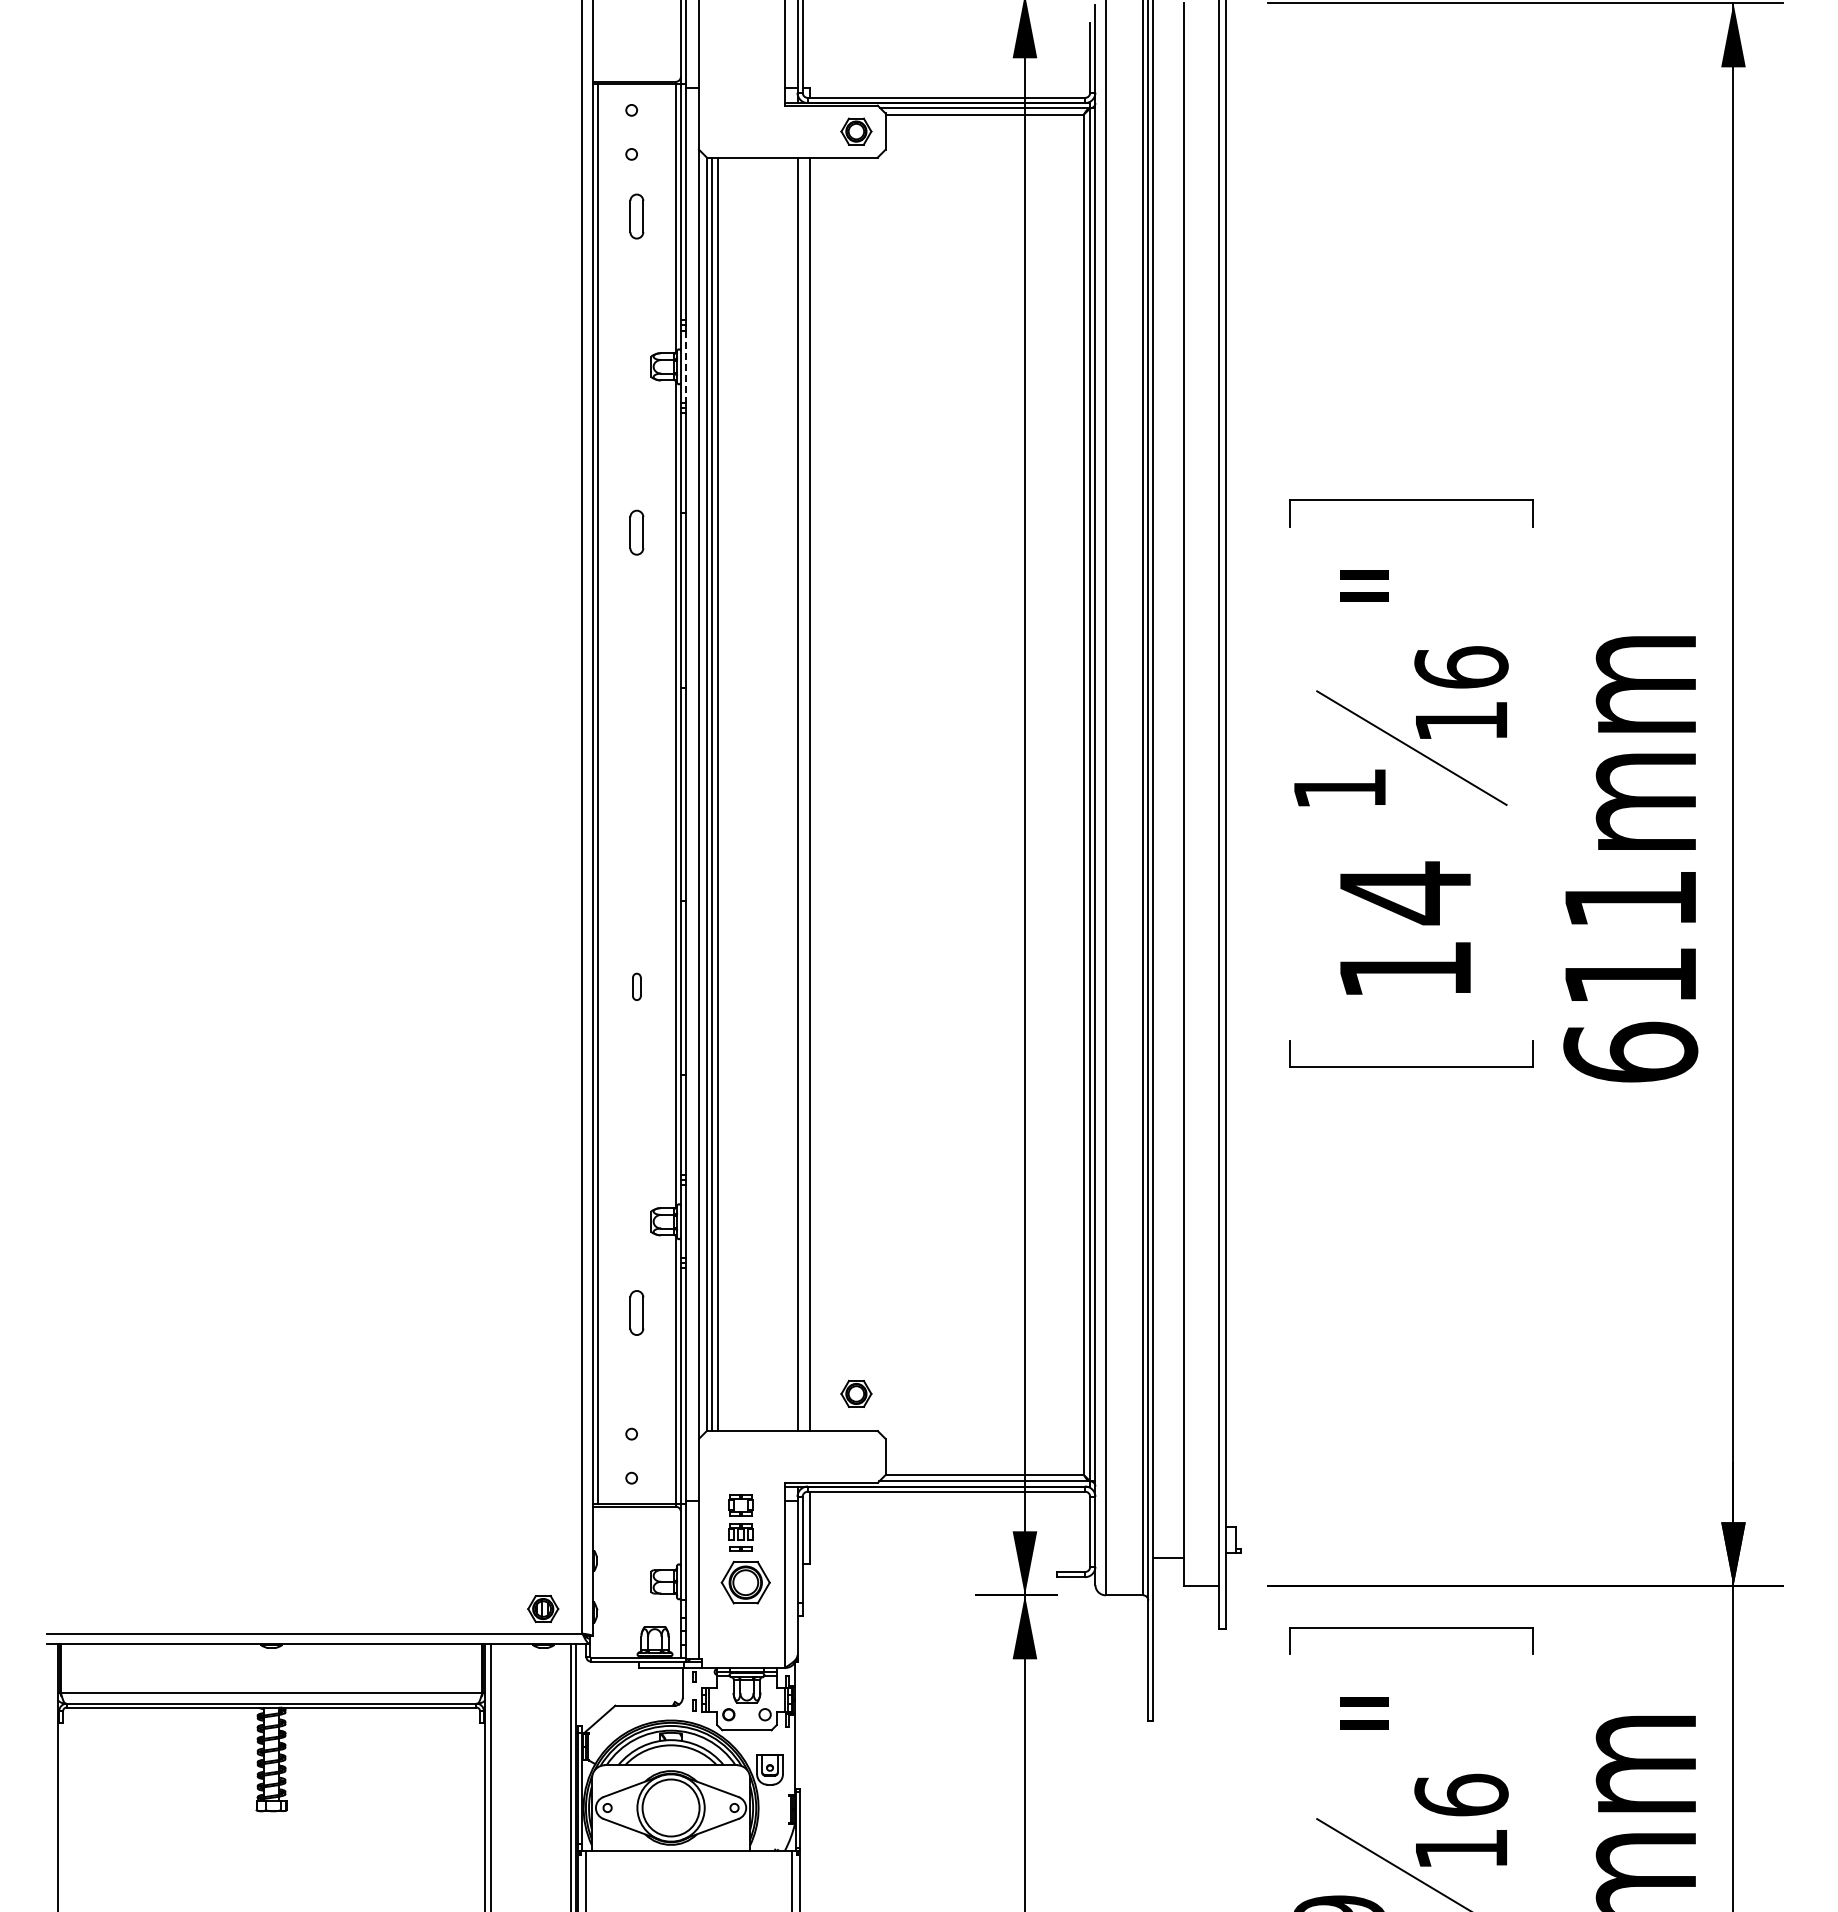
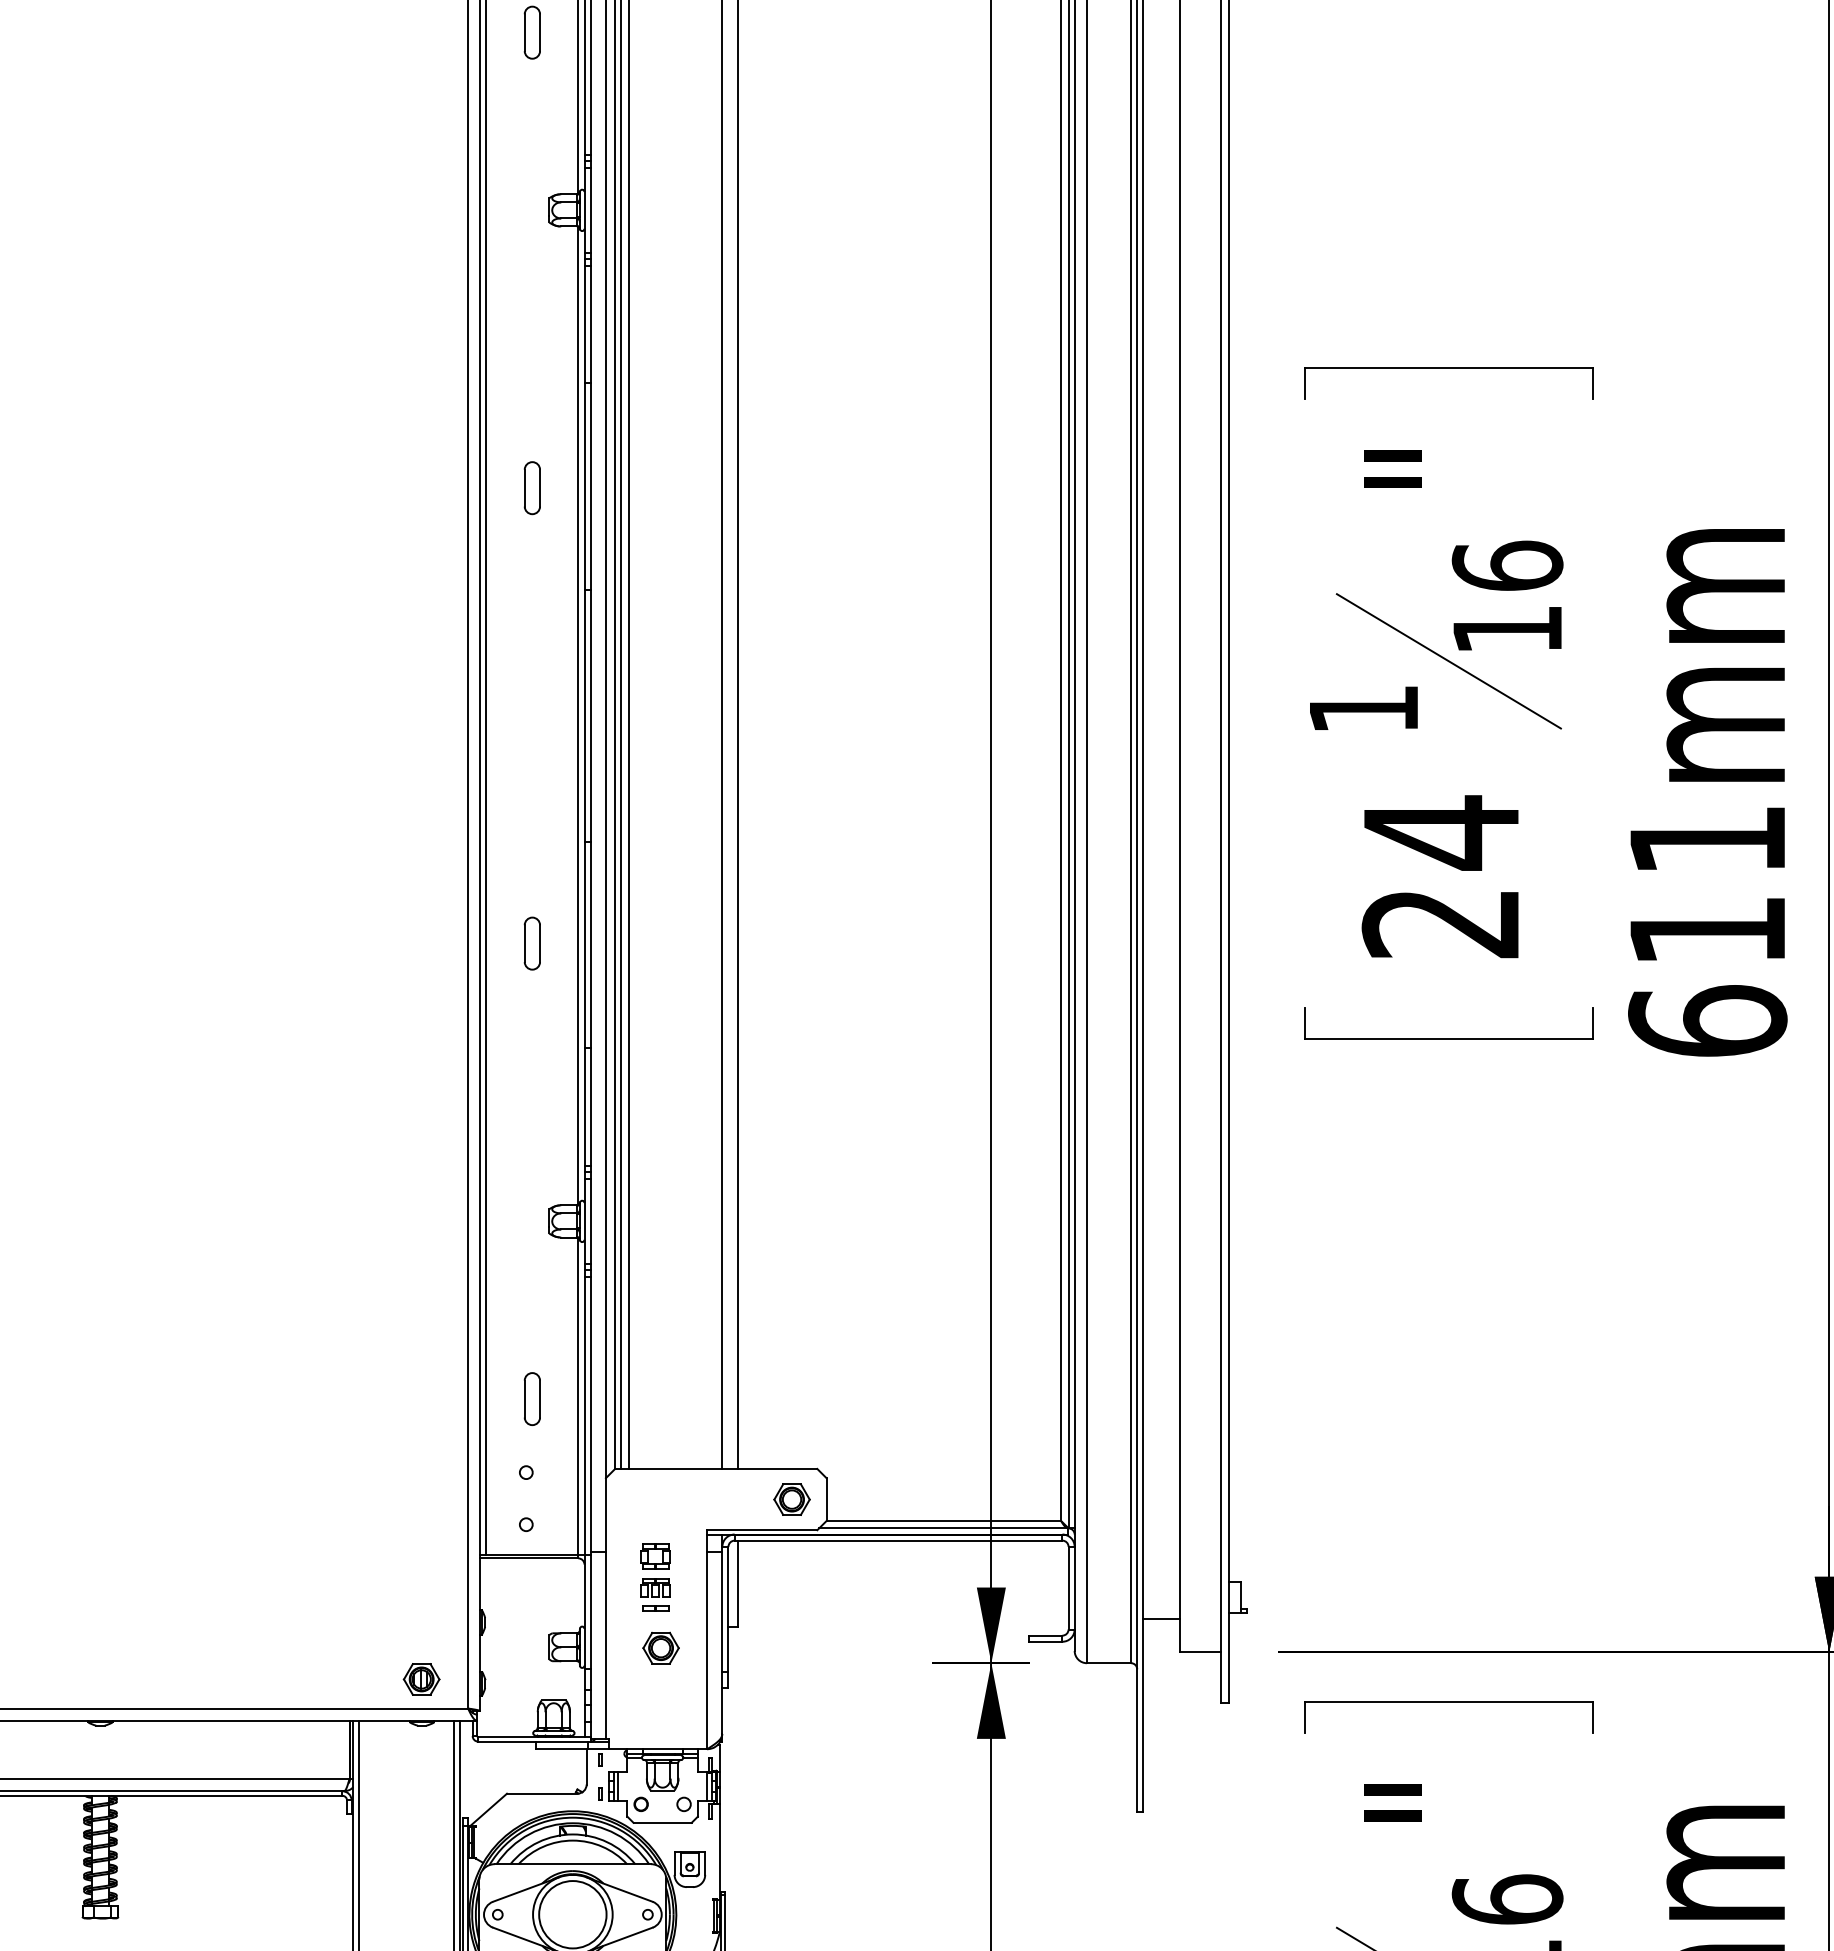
line: (686, 367) -> (591, 211), dashed -> solid
part: (636, 532) -> (531, 487), moved
text: (1404, 970) -> (1440, 924), 14 -> 24
part: (636, 986) -> (531, 943), size x1.67
part: (636, 1312) -> (531, 1398), moved
part: (856, 1393) -> (792, 1499), moved
part: (745, 1582) -> (660, 1648), size x0.62

